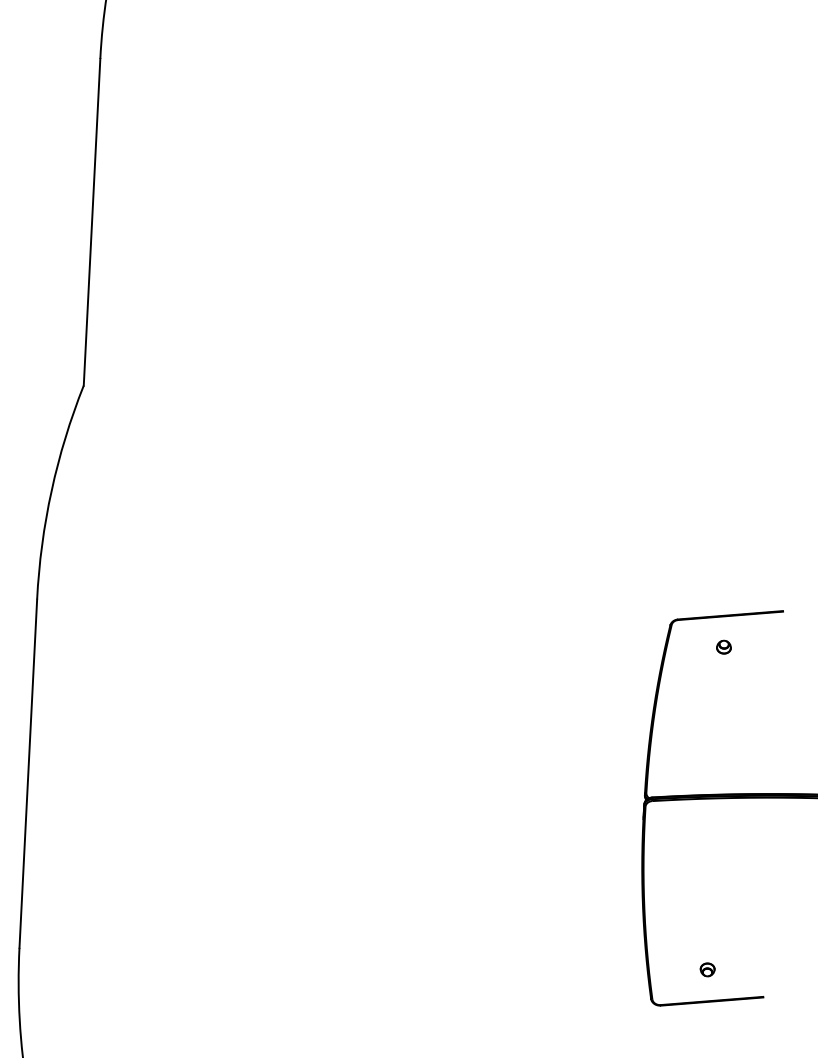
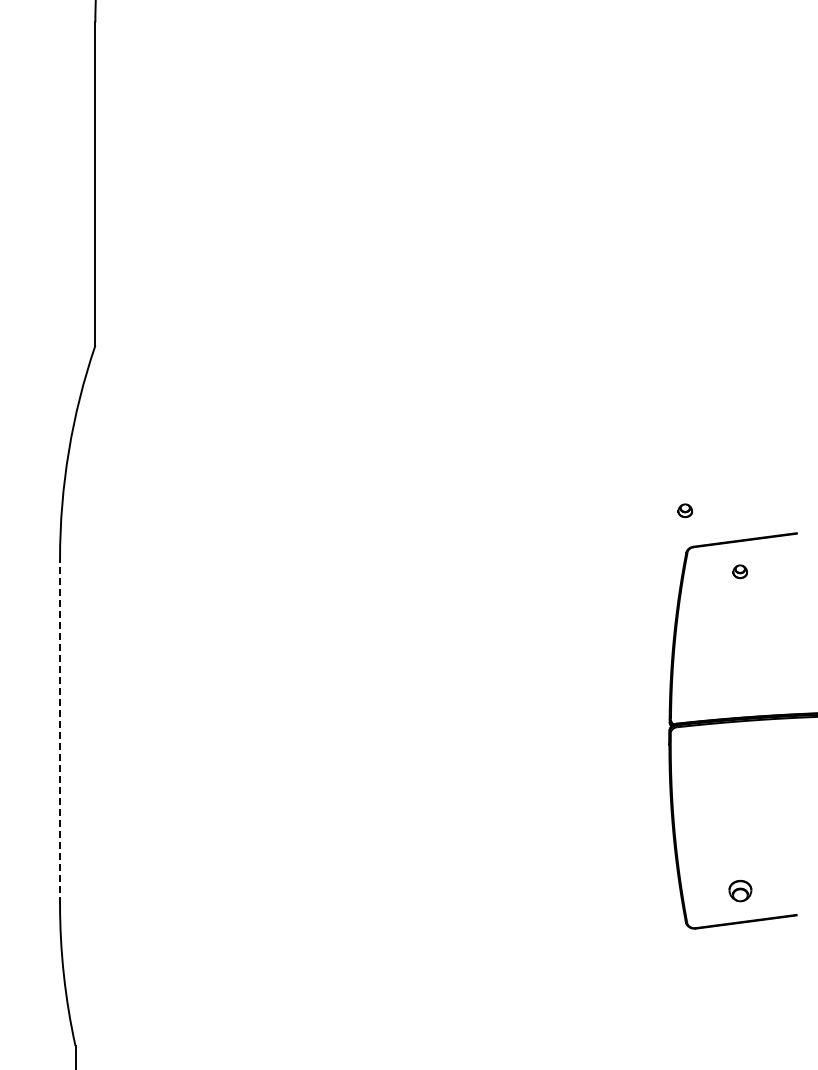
part: (670, 582) -> (684, 510), added
line: (28, 772) -> (60, 730), solid -> dashed
part: (706, 969) -> (739, 890), size x1.6

